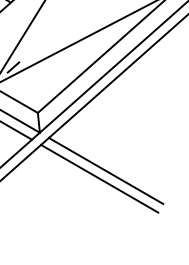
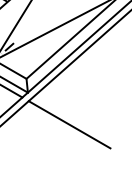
line: (105, 171) -> (73, 119), removed

